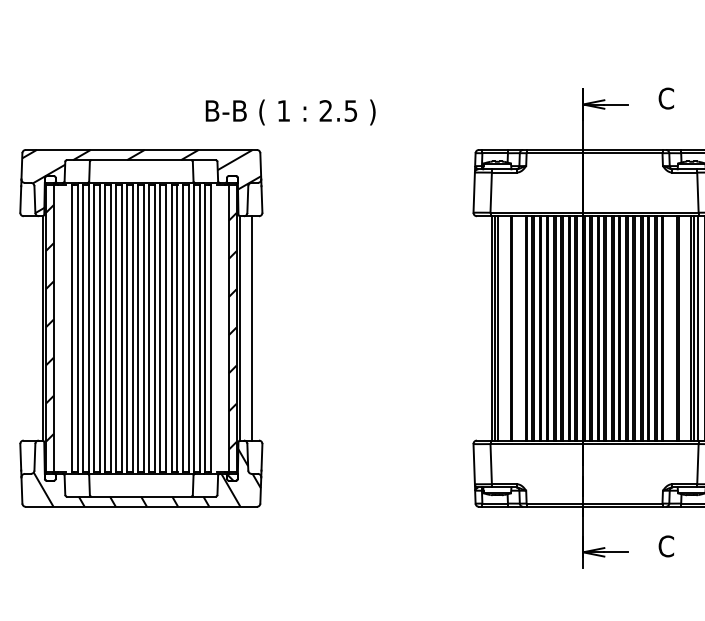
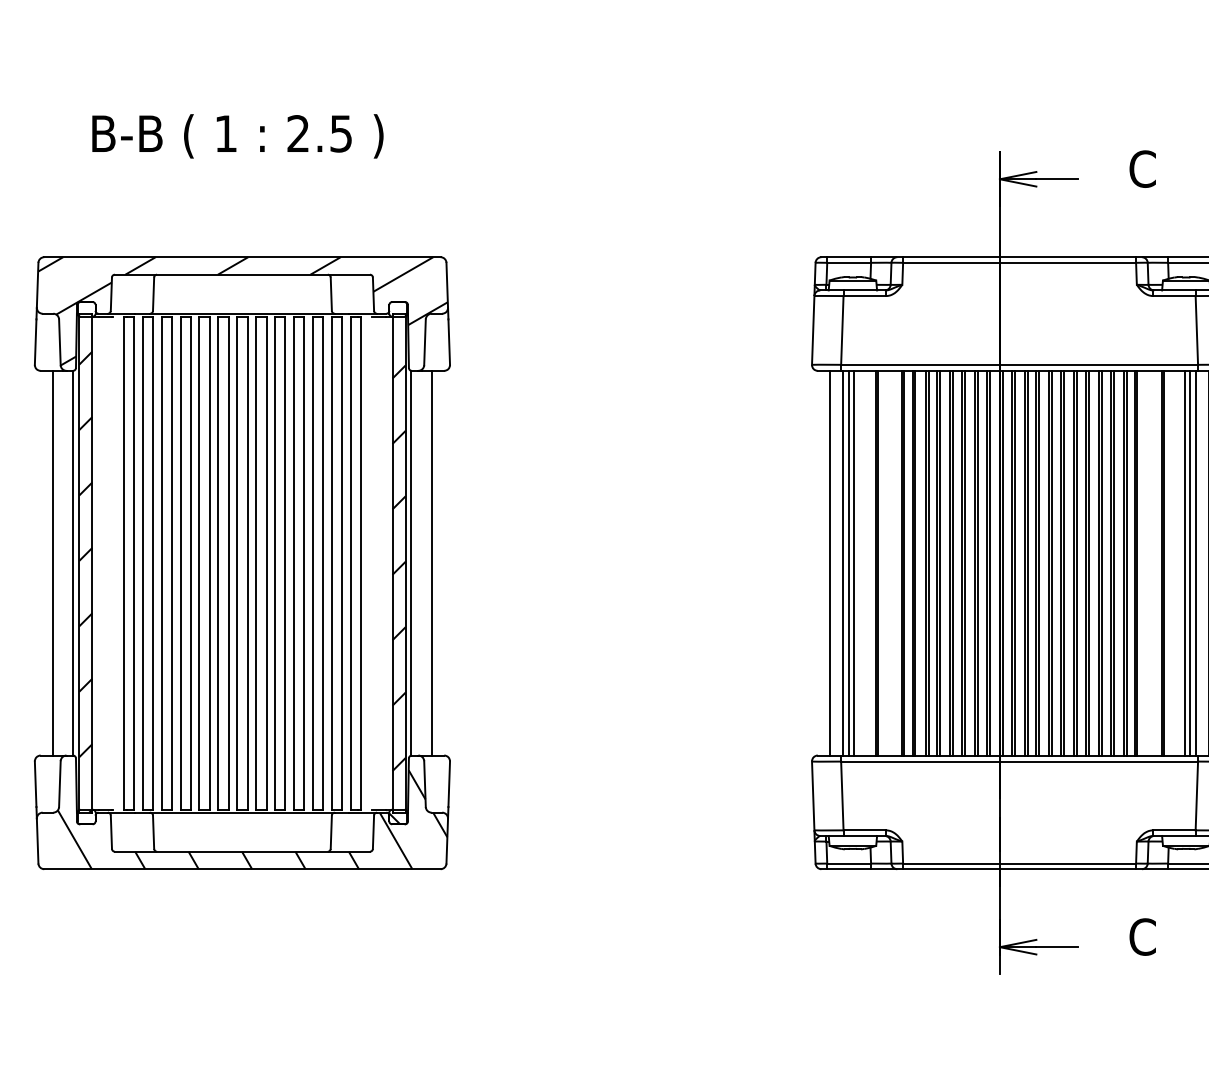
text: (290, 112) -> (237, 136), moved
line: (30, 328) -> (52, 563), added
line: (484, 328) -> (830, 563), added

